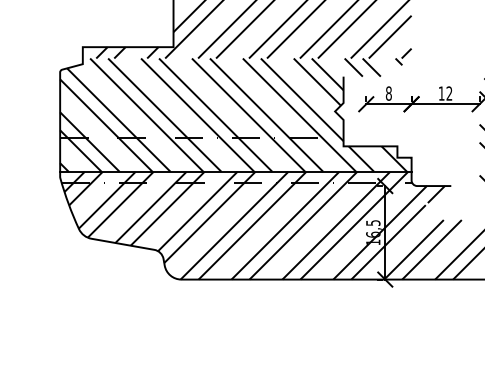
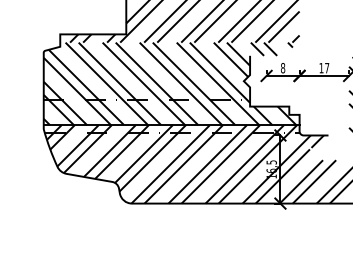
text: (449, 93) -> (327, 68), 12 -> 17

